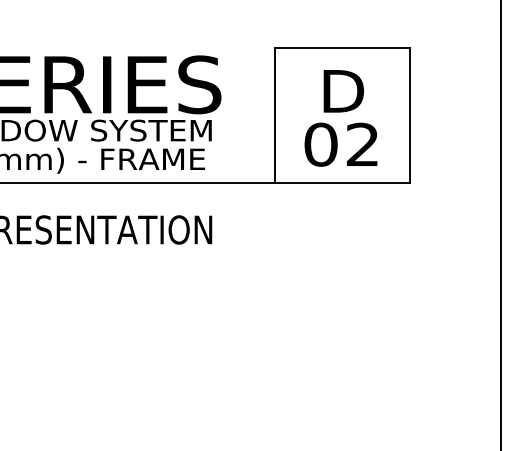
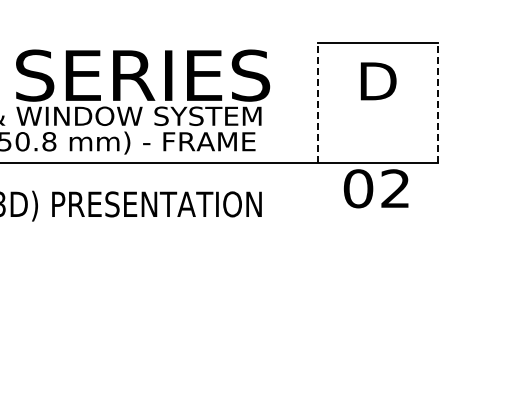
line: (274, 115) -> (317, 102), solid -> dashed
line: (410, 115) -> (437, 102), solid -> dashed
text: (341, 144) -> (376, 188), moved

